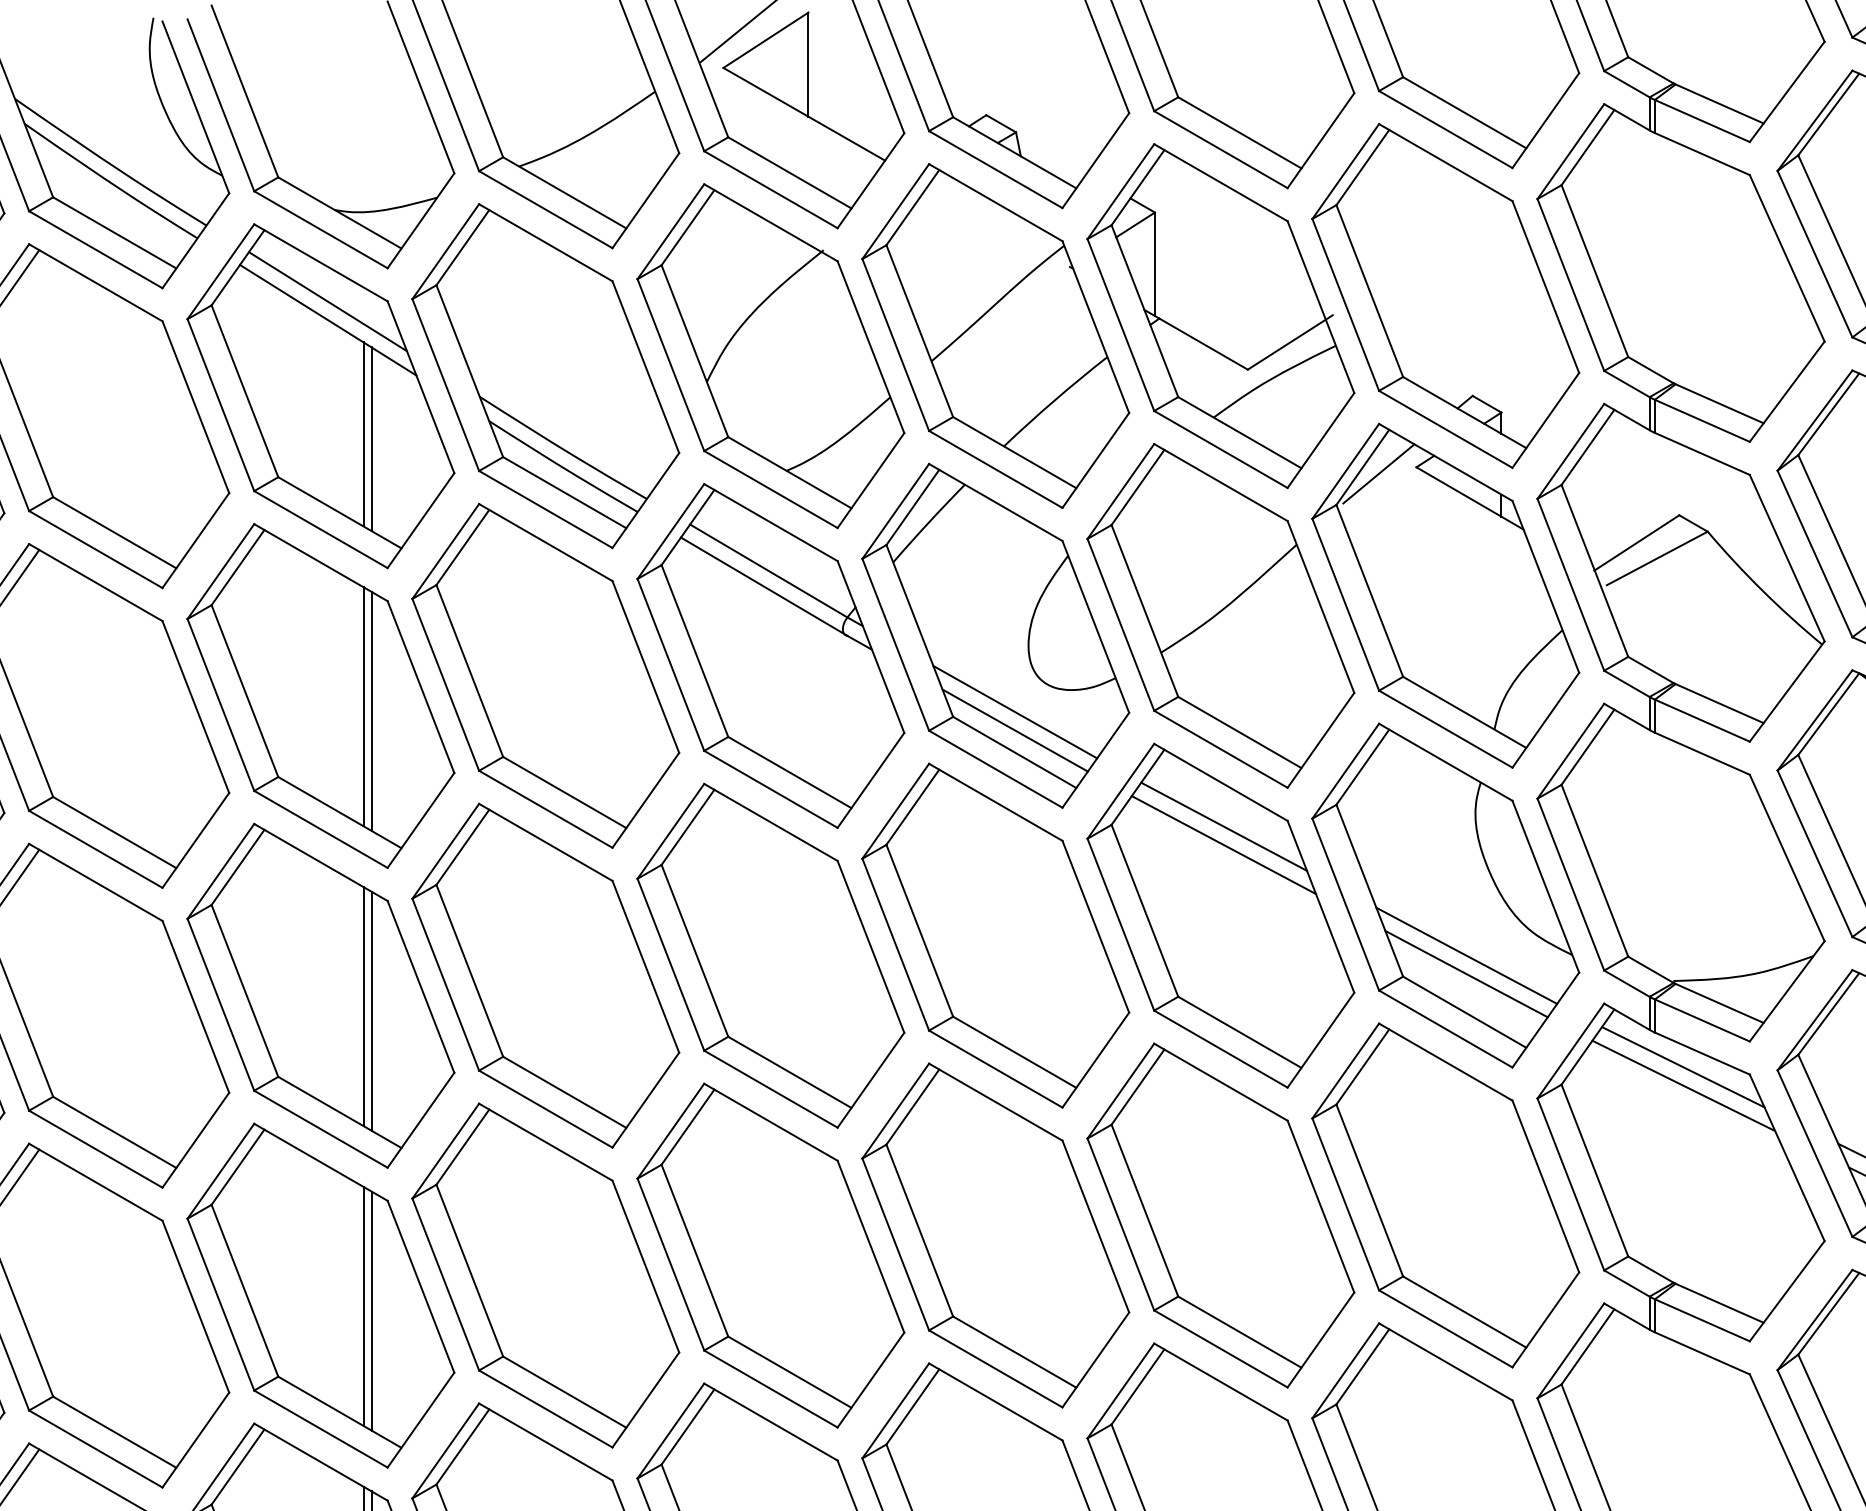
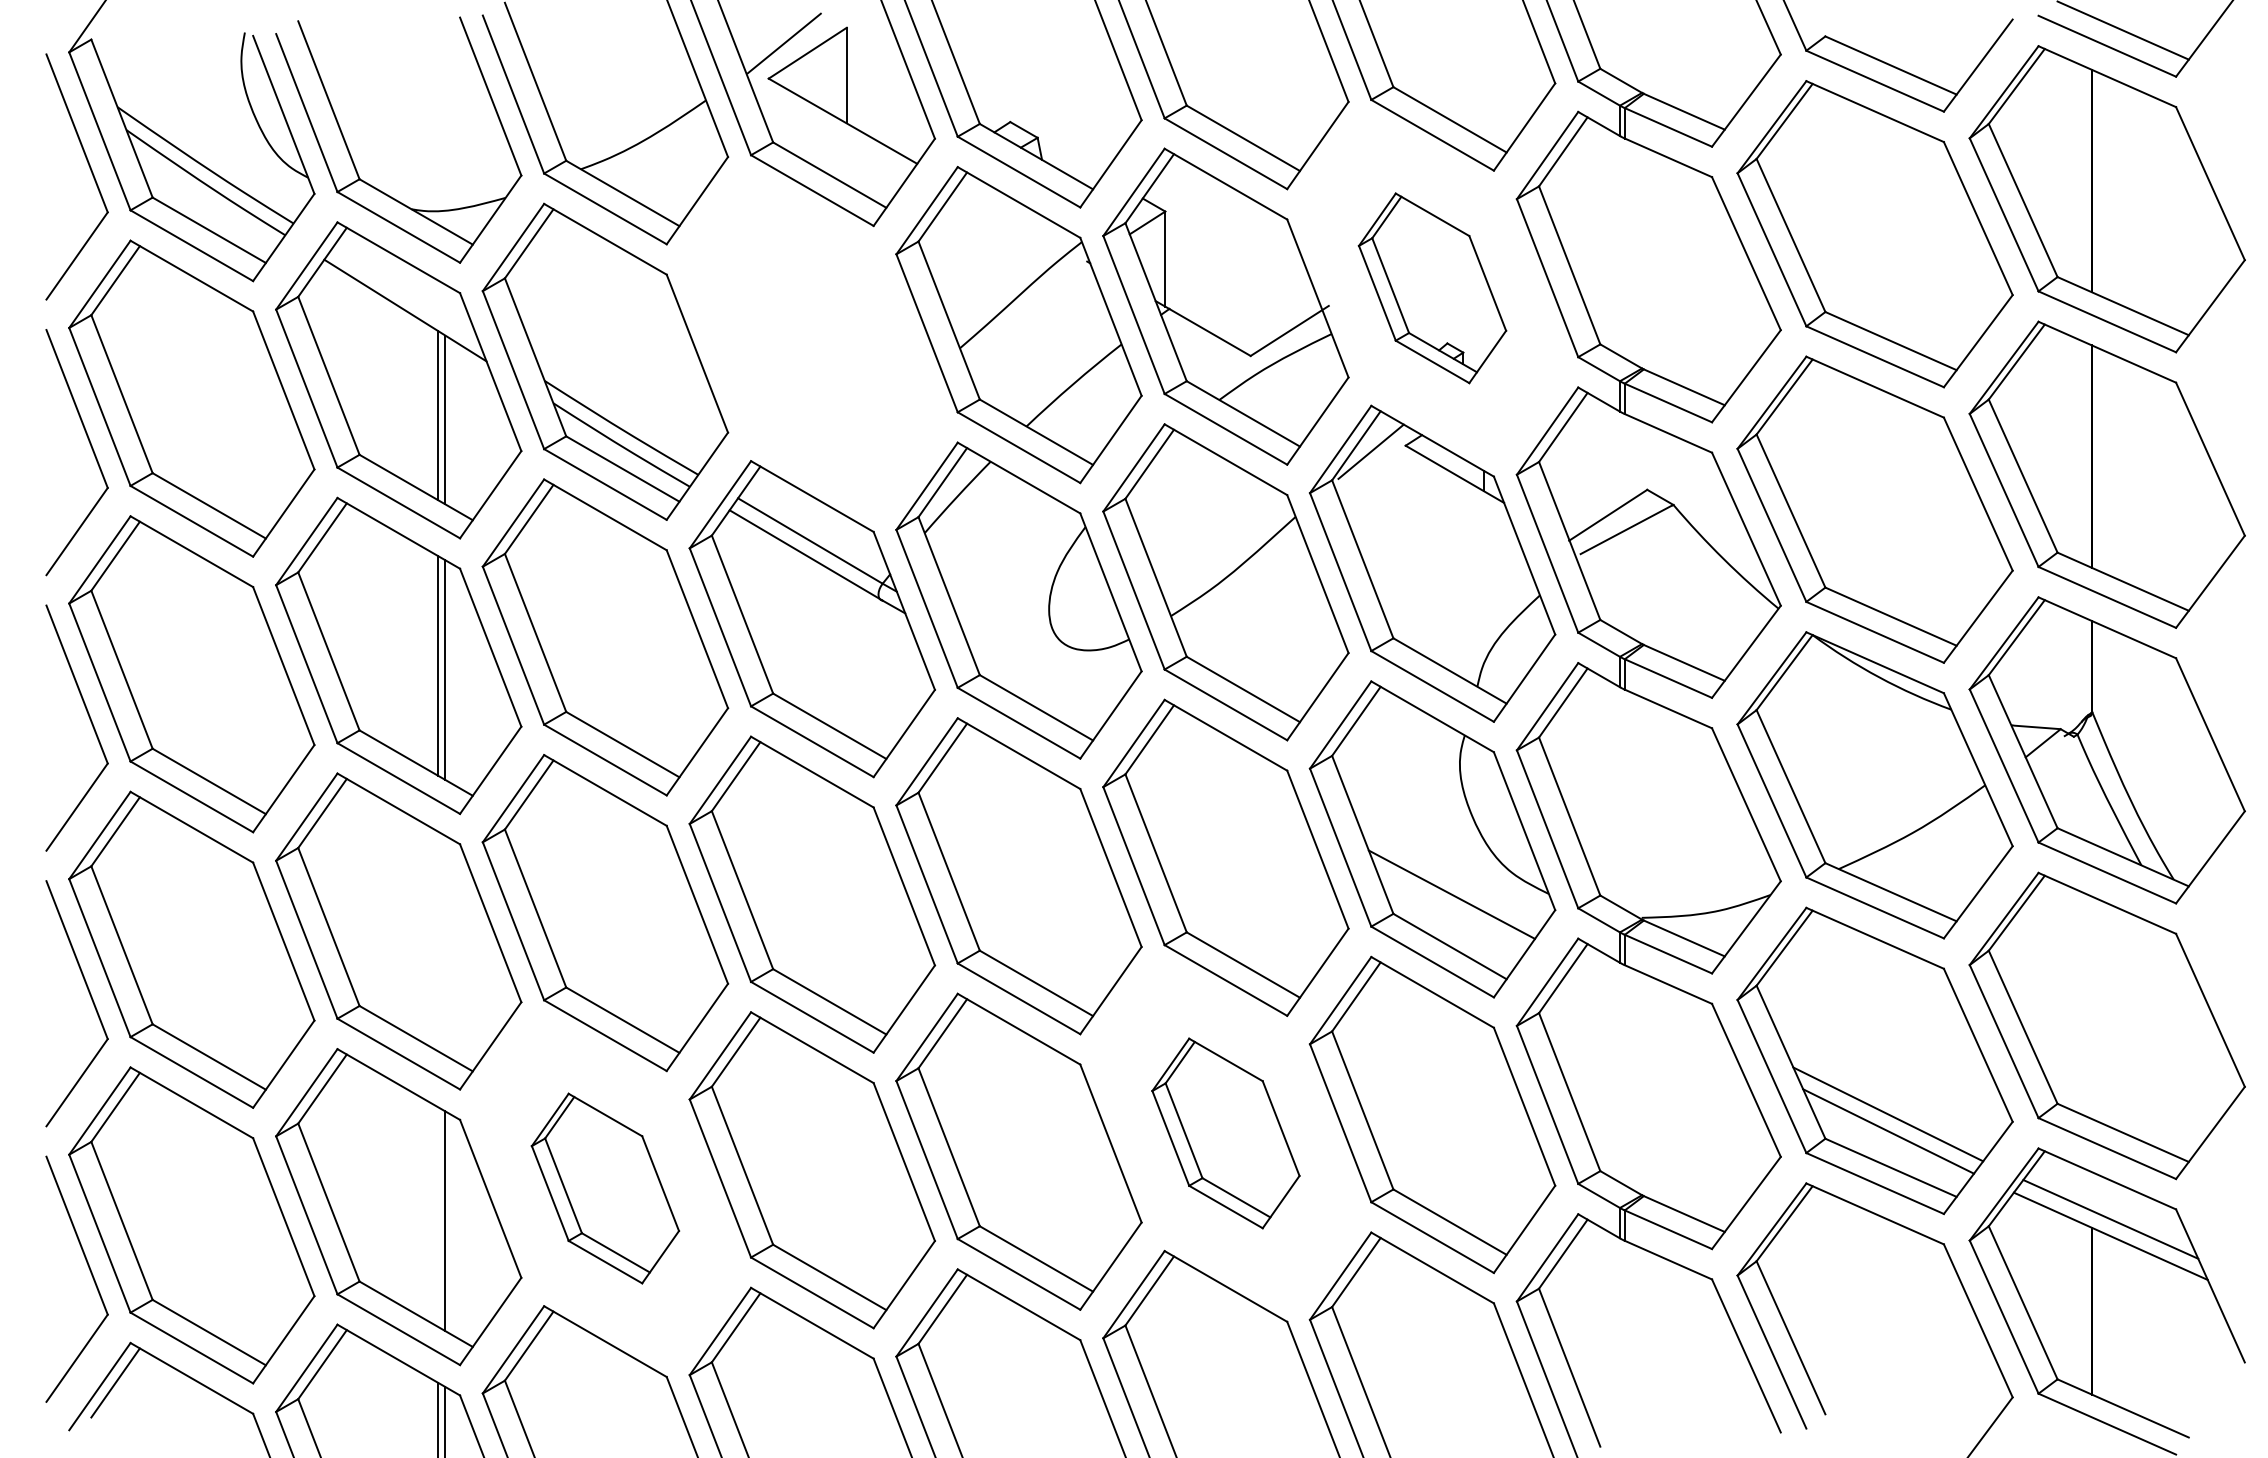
part: (1445, 296) -> (1432, 288), size x0.6
line: (327, 301) -> (404, 293), removed
part: (771, 356) -> (812, 343), removed
line: (1014, 711) -> (1036, 670), removed
line: (1014, 730) -> (1036, 687), removed
line: (1223, 826) -> (1228, 775), removed
line: (1223, 844) -> (1228, 792), removed
line: (1466, 974) -> (1451, 911), removed
line: (363, 1006) -> (437, 941), removed
line: (371, 1011) -> (445, 945), removed
line: (1682, 1067) -> (1650, 997), removed
line: (1682, 1085) -> (1650, 1013), removed
part: (1220, 1215) -> (1225, 1133), size x0.6
part: (545, 1275) -> (605, 1188), size x0.6
line: (363, 1305) -> (437, 1216), removed

